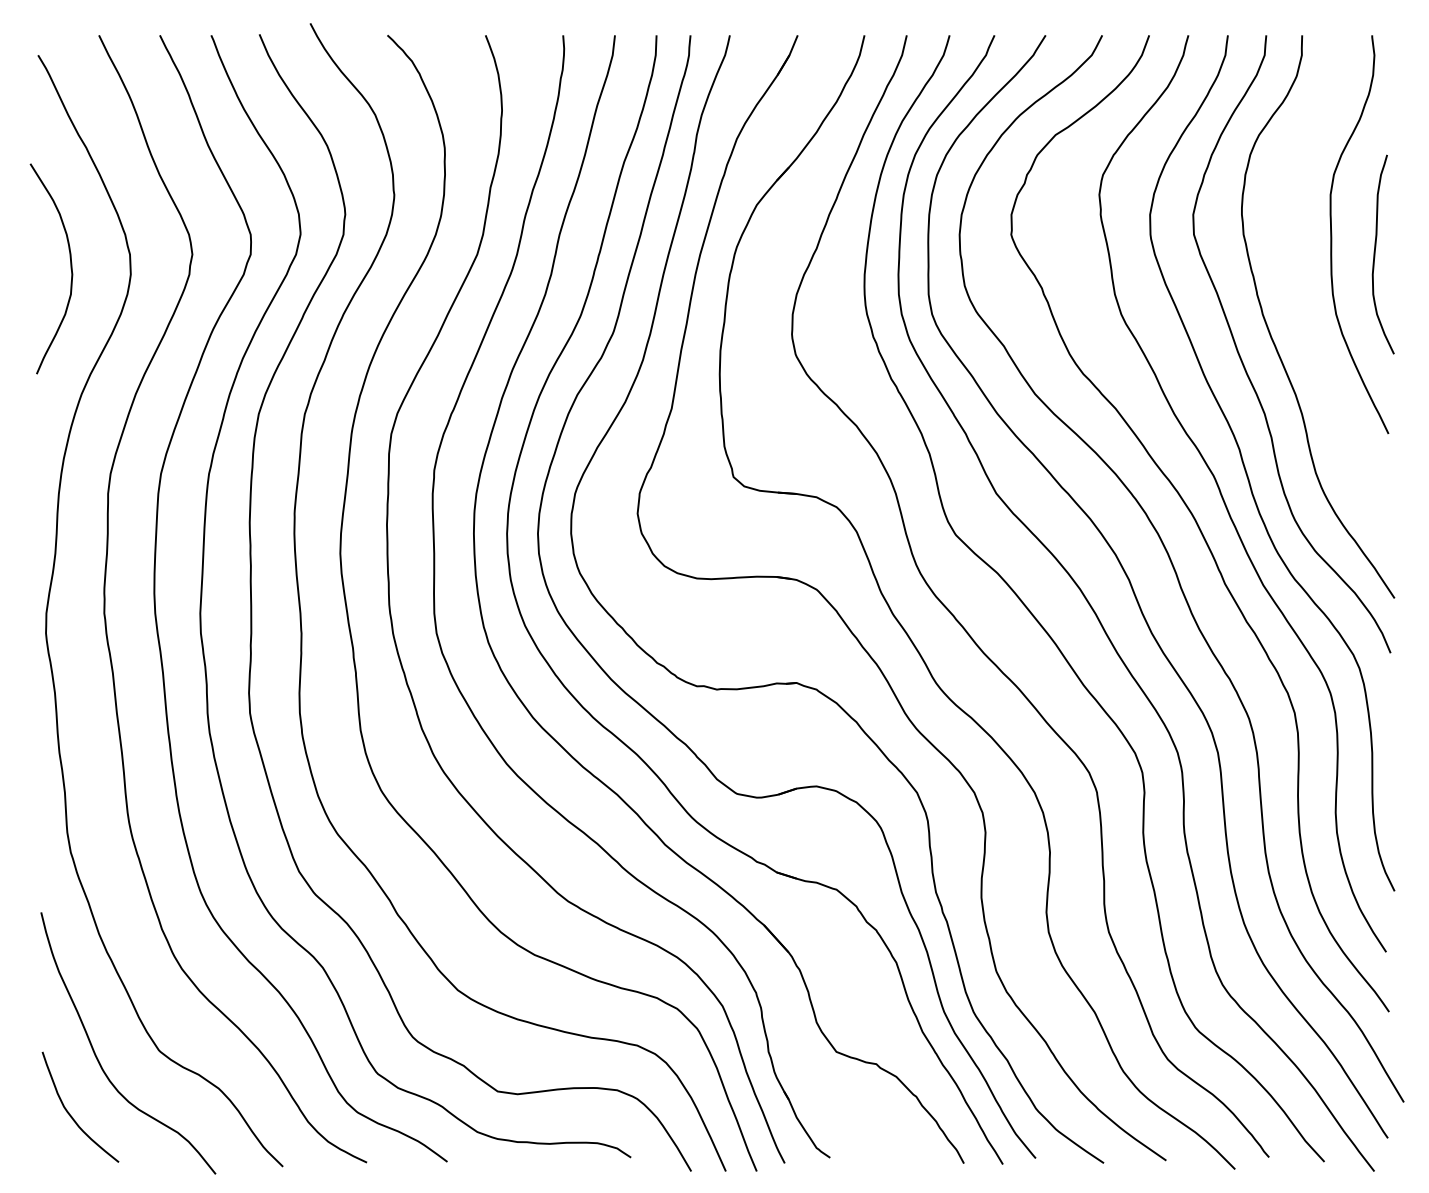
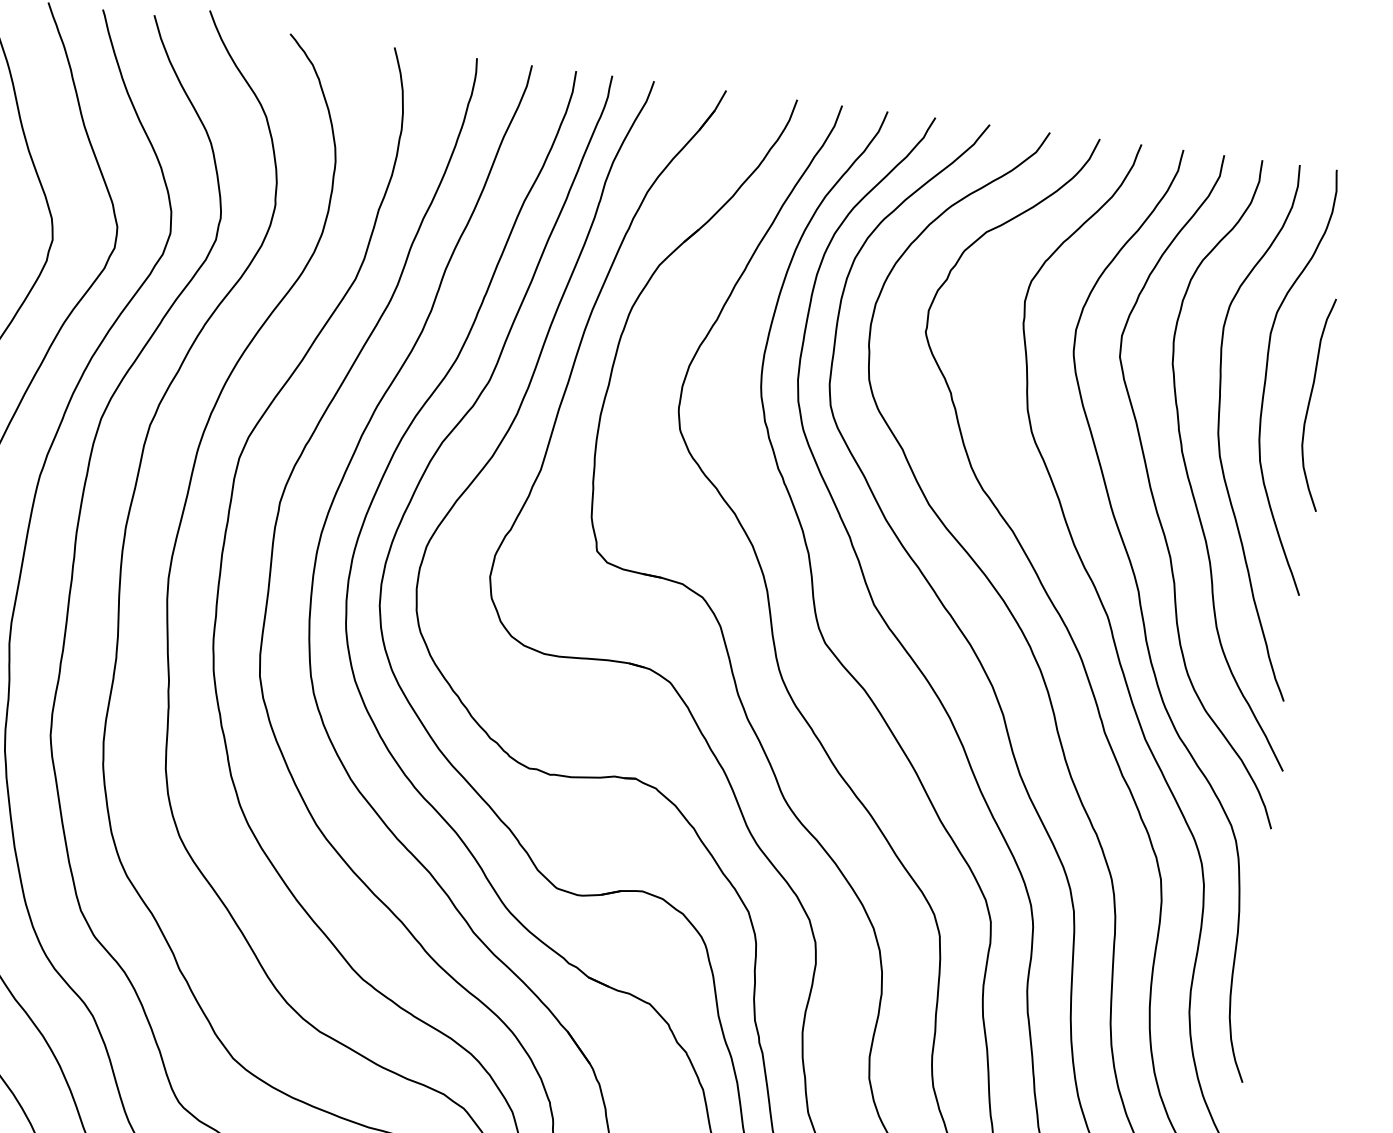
curve: (1295, 293) -> (1219, 433), added

